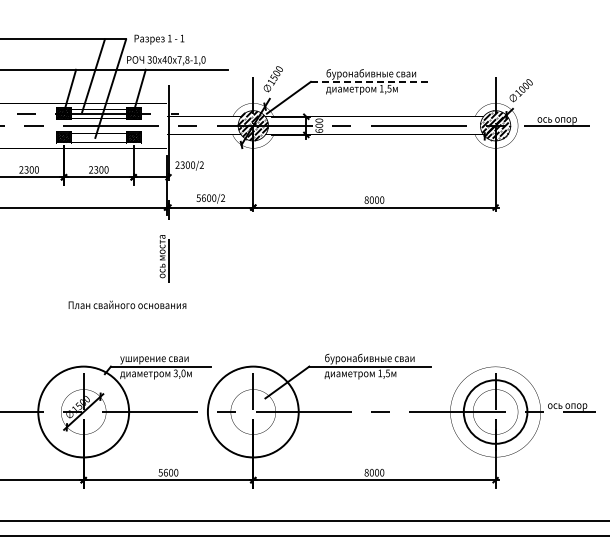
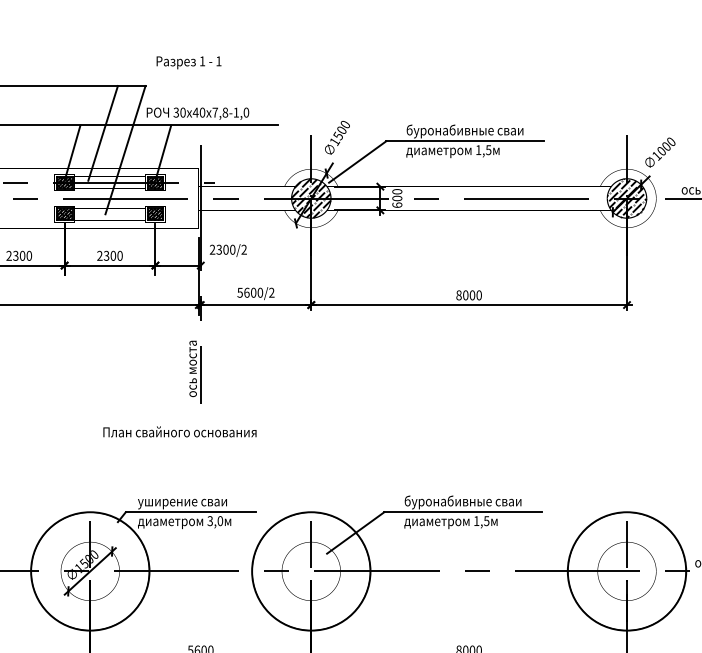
text: (159, 39) -> (189, 62), moved
line: (371, 81) -> (465, 140), dashed -> solid
text: (127, 304) -> (179, 431), moved
circle: (495, 411) -> (626, 570), size x1.43

